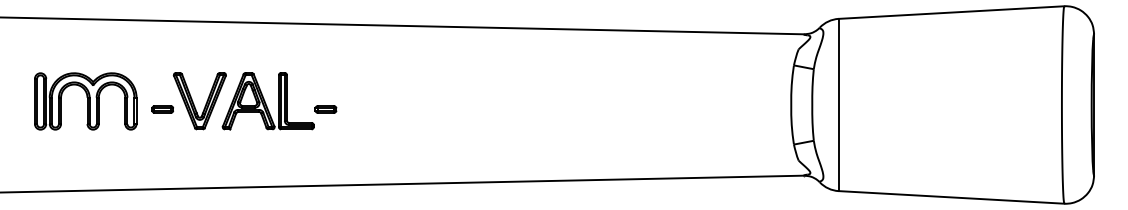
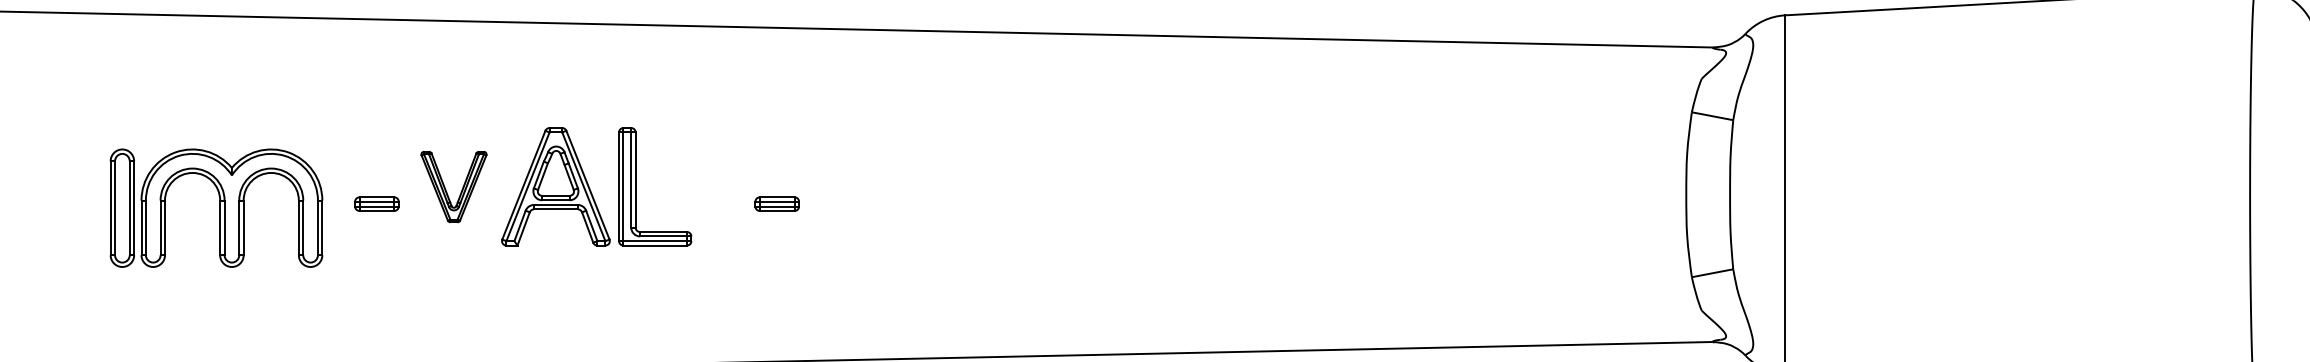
part: (85, 101) -> (215, 208), moved
part: (199, 101) -> (453, 187), size x0.6
part: (325, 109) -> (776, 204), moved

